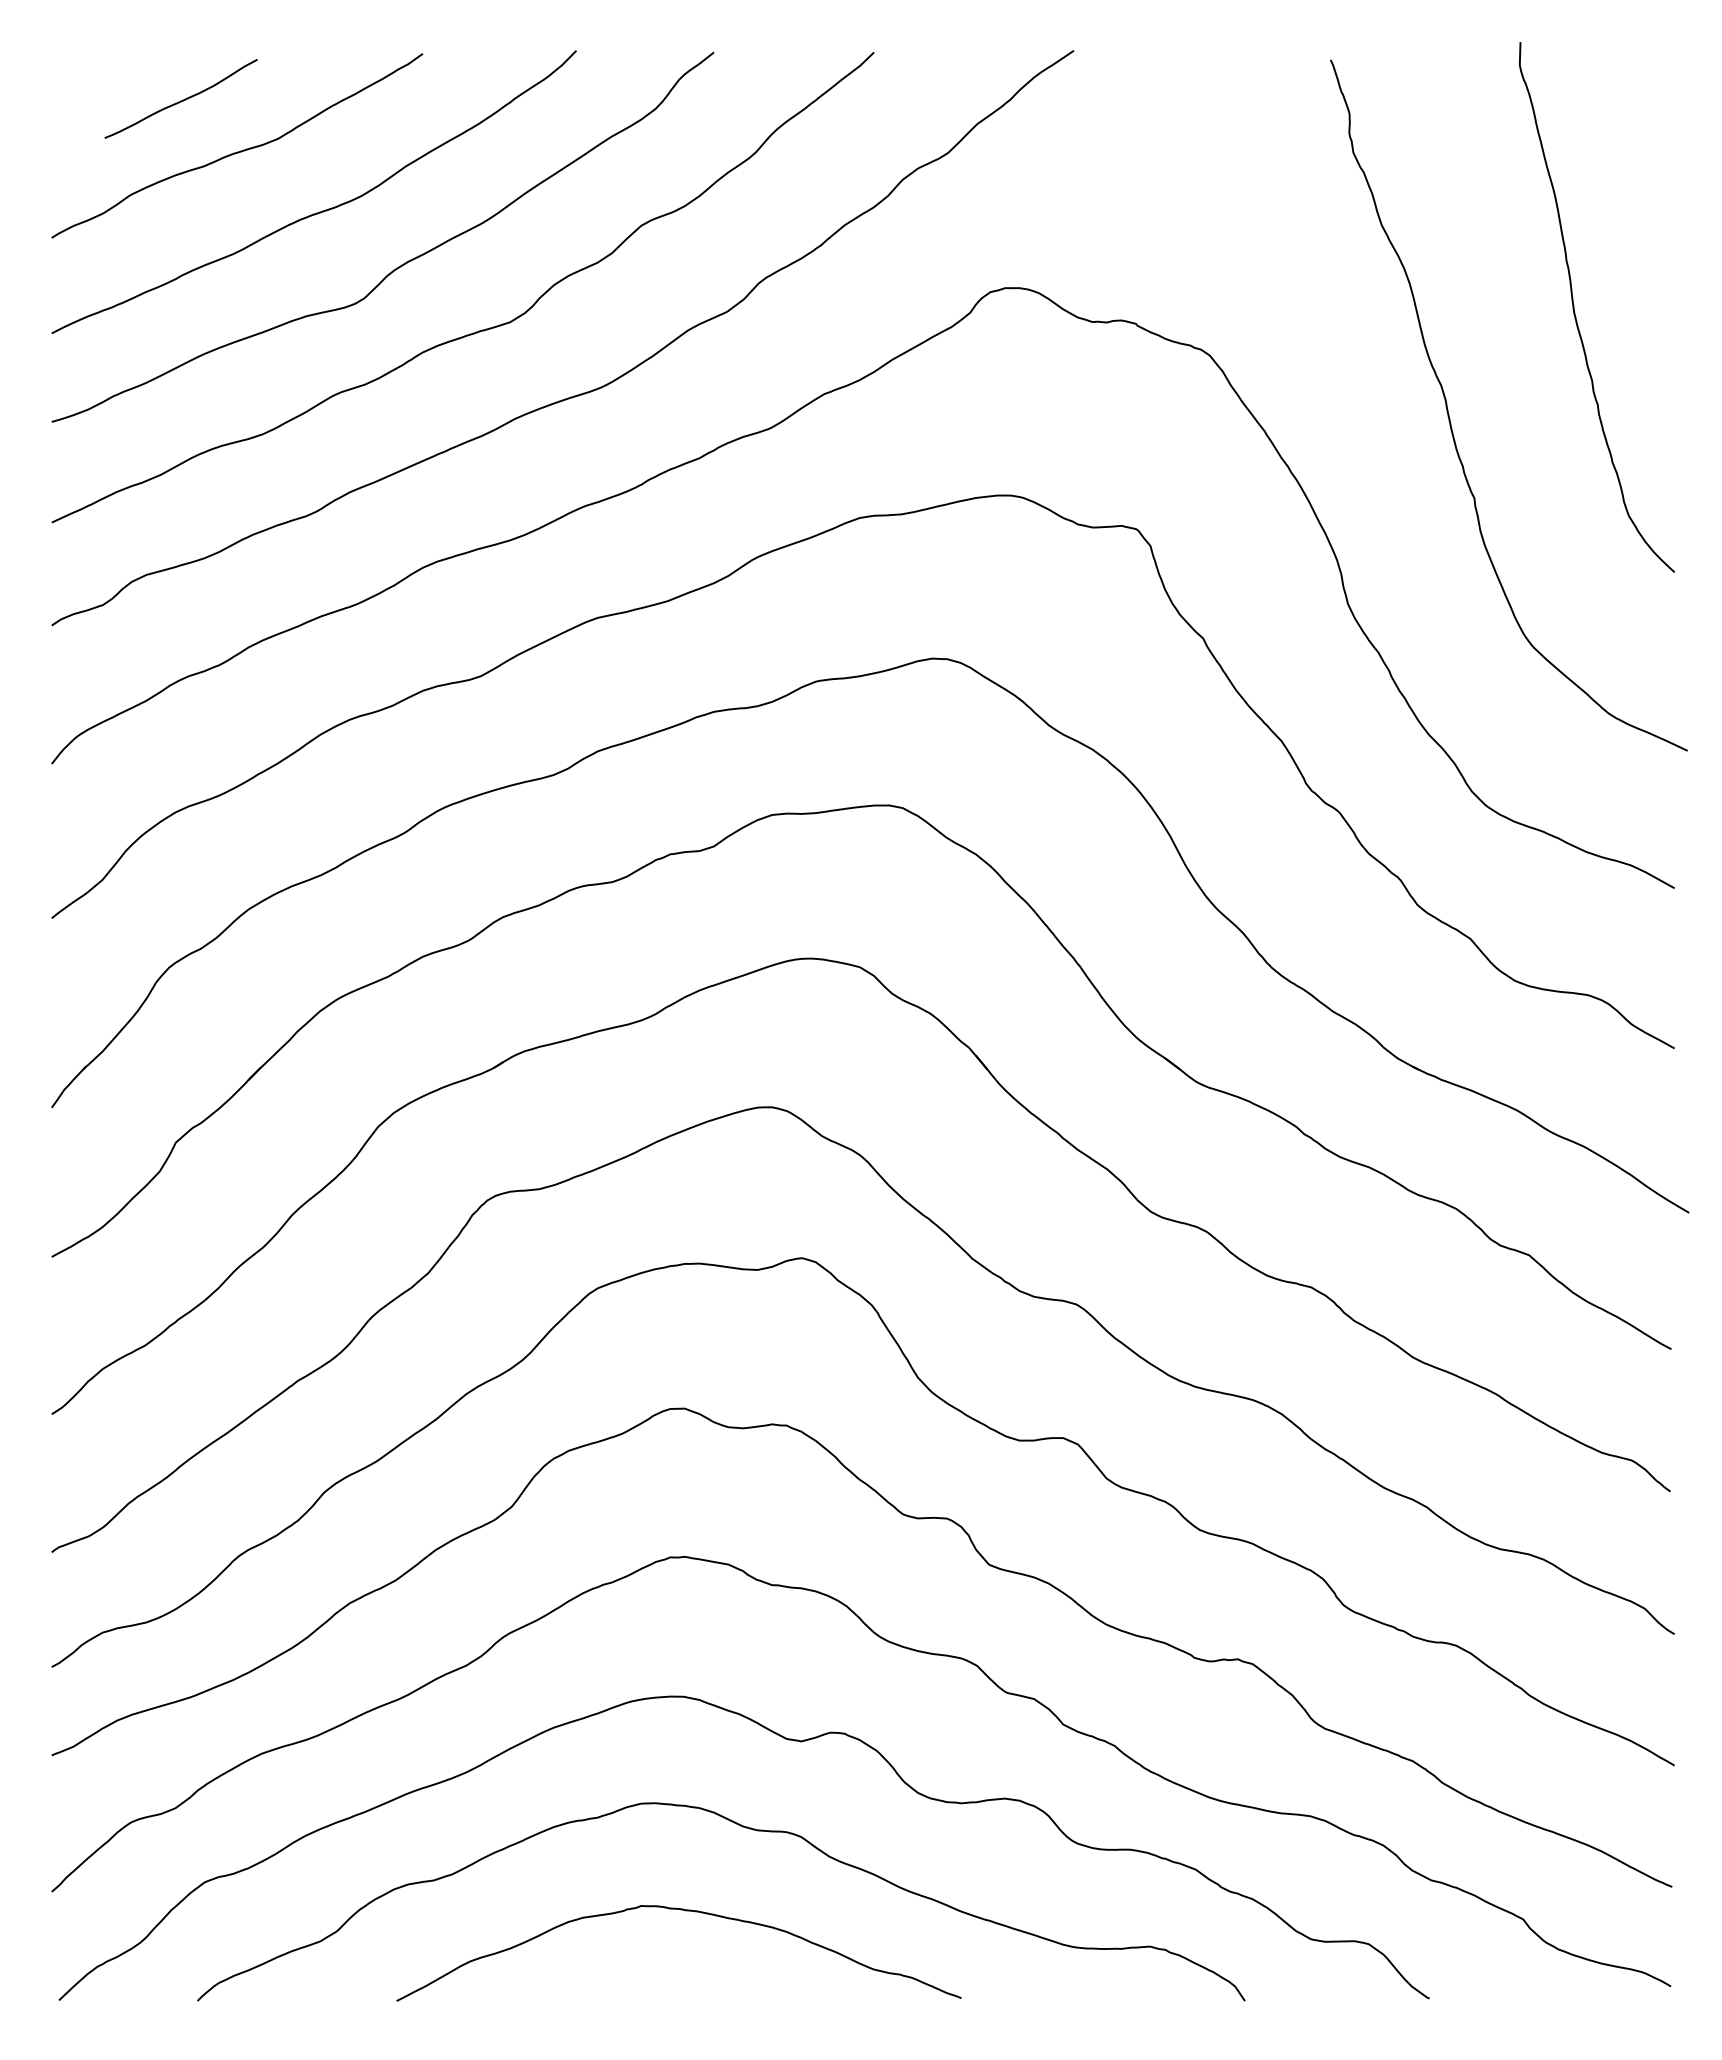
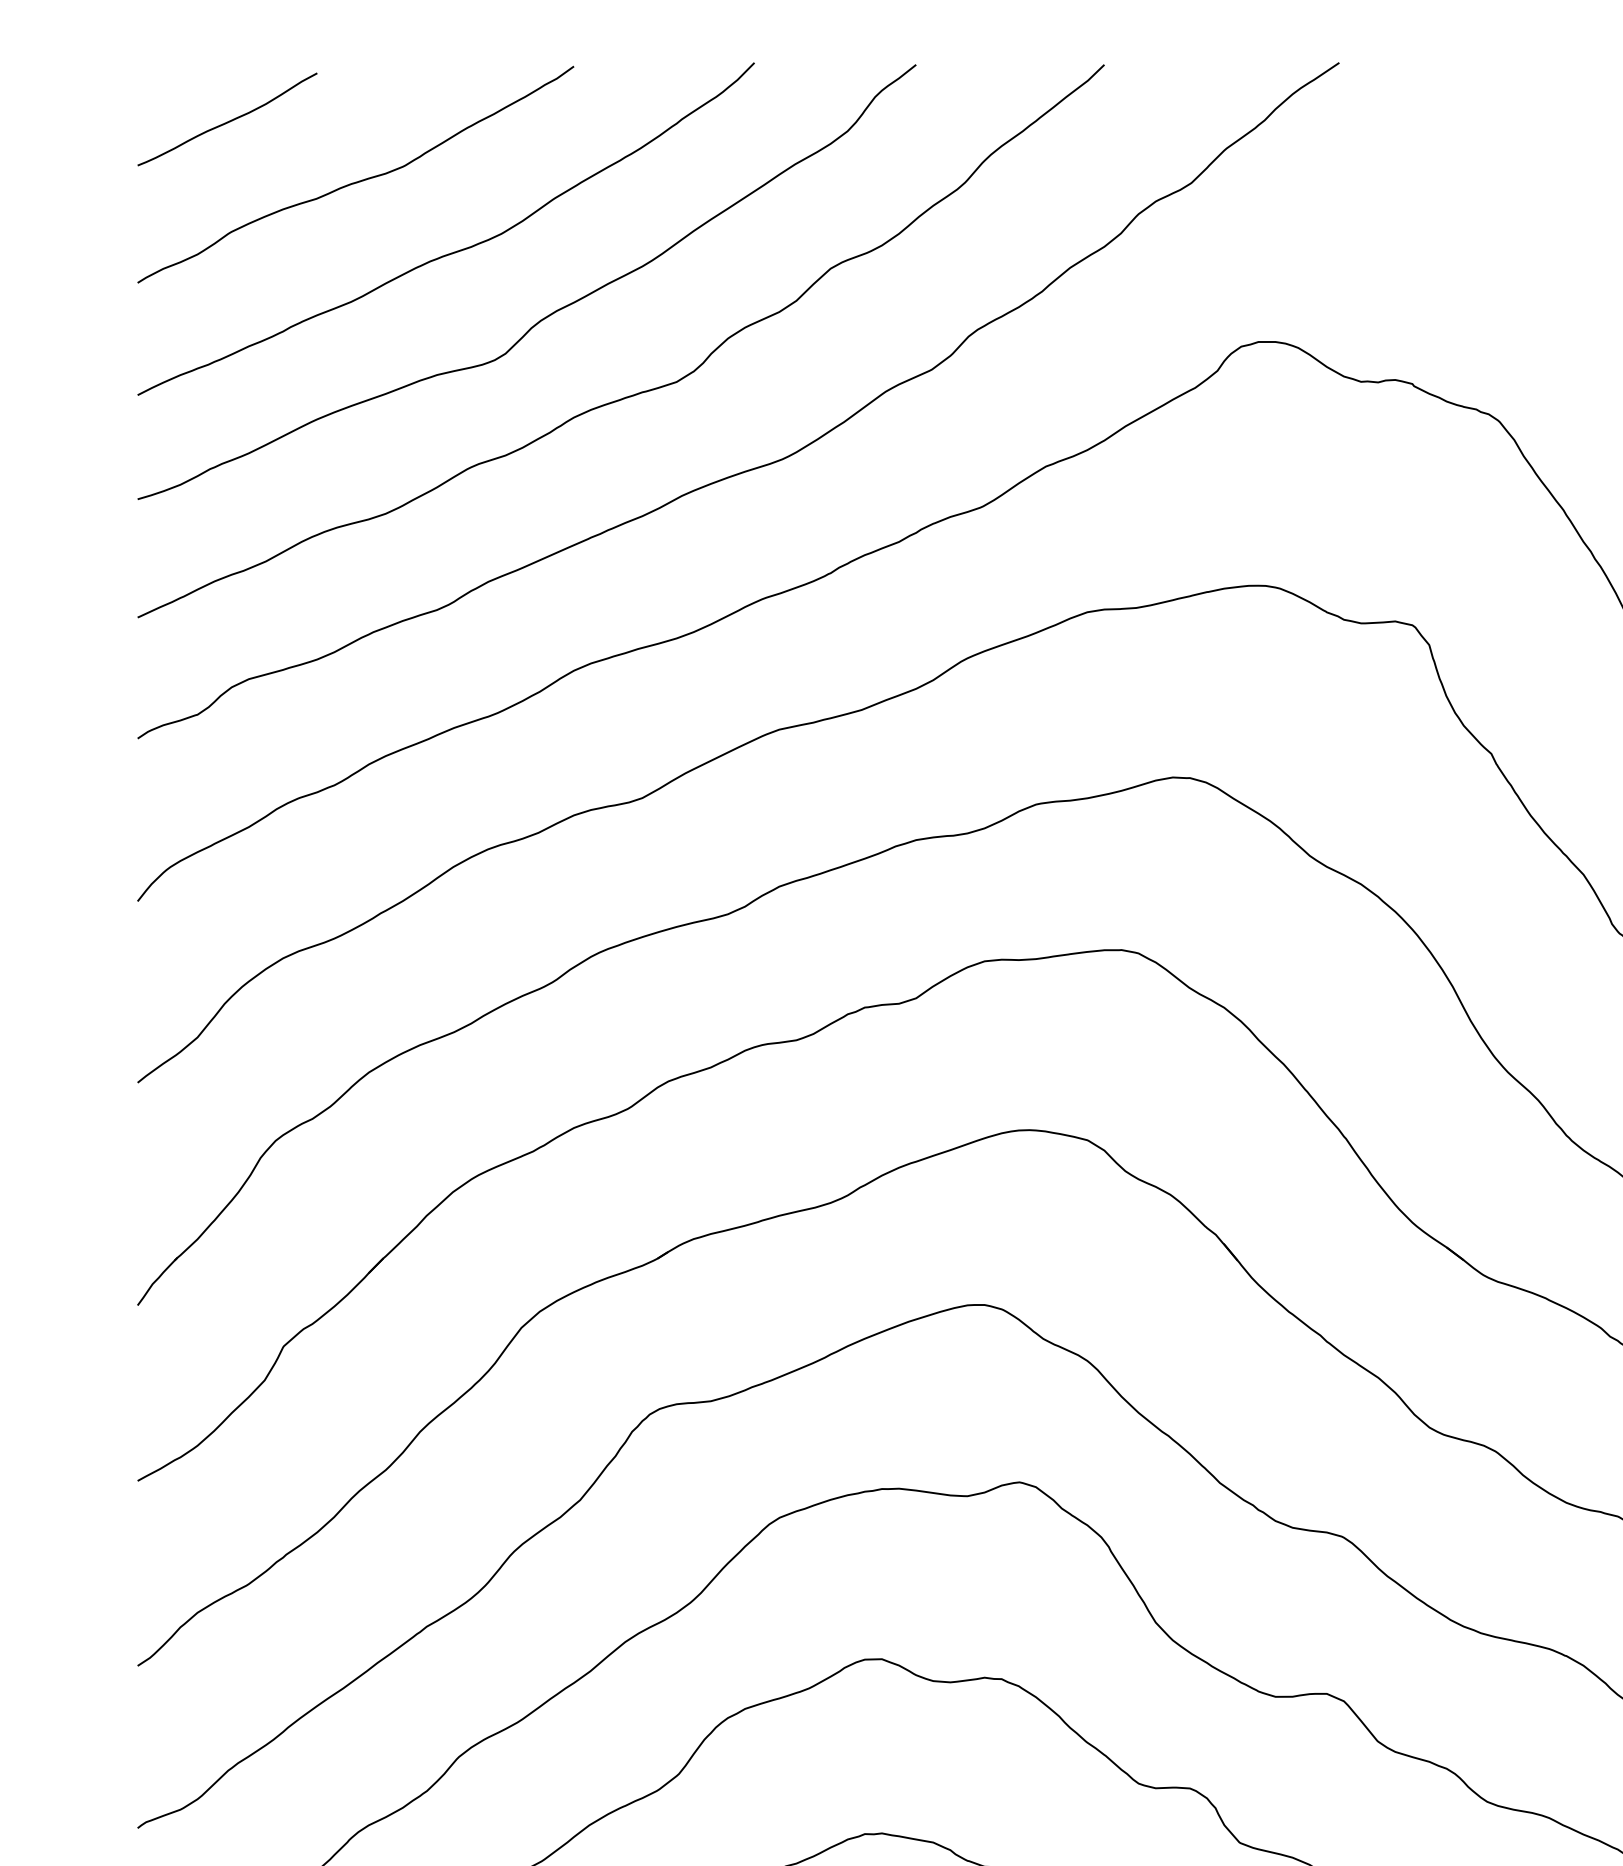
curve: (180, 100) -> (226, 121), moved

